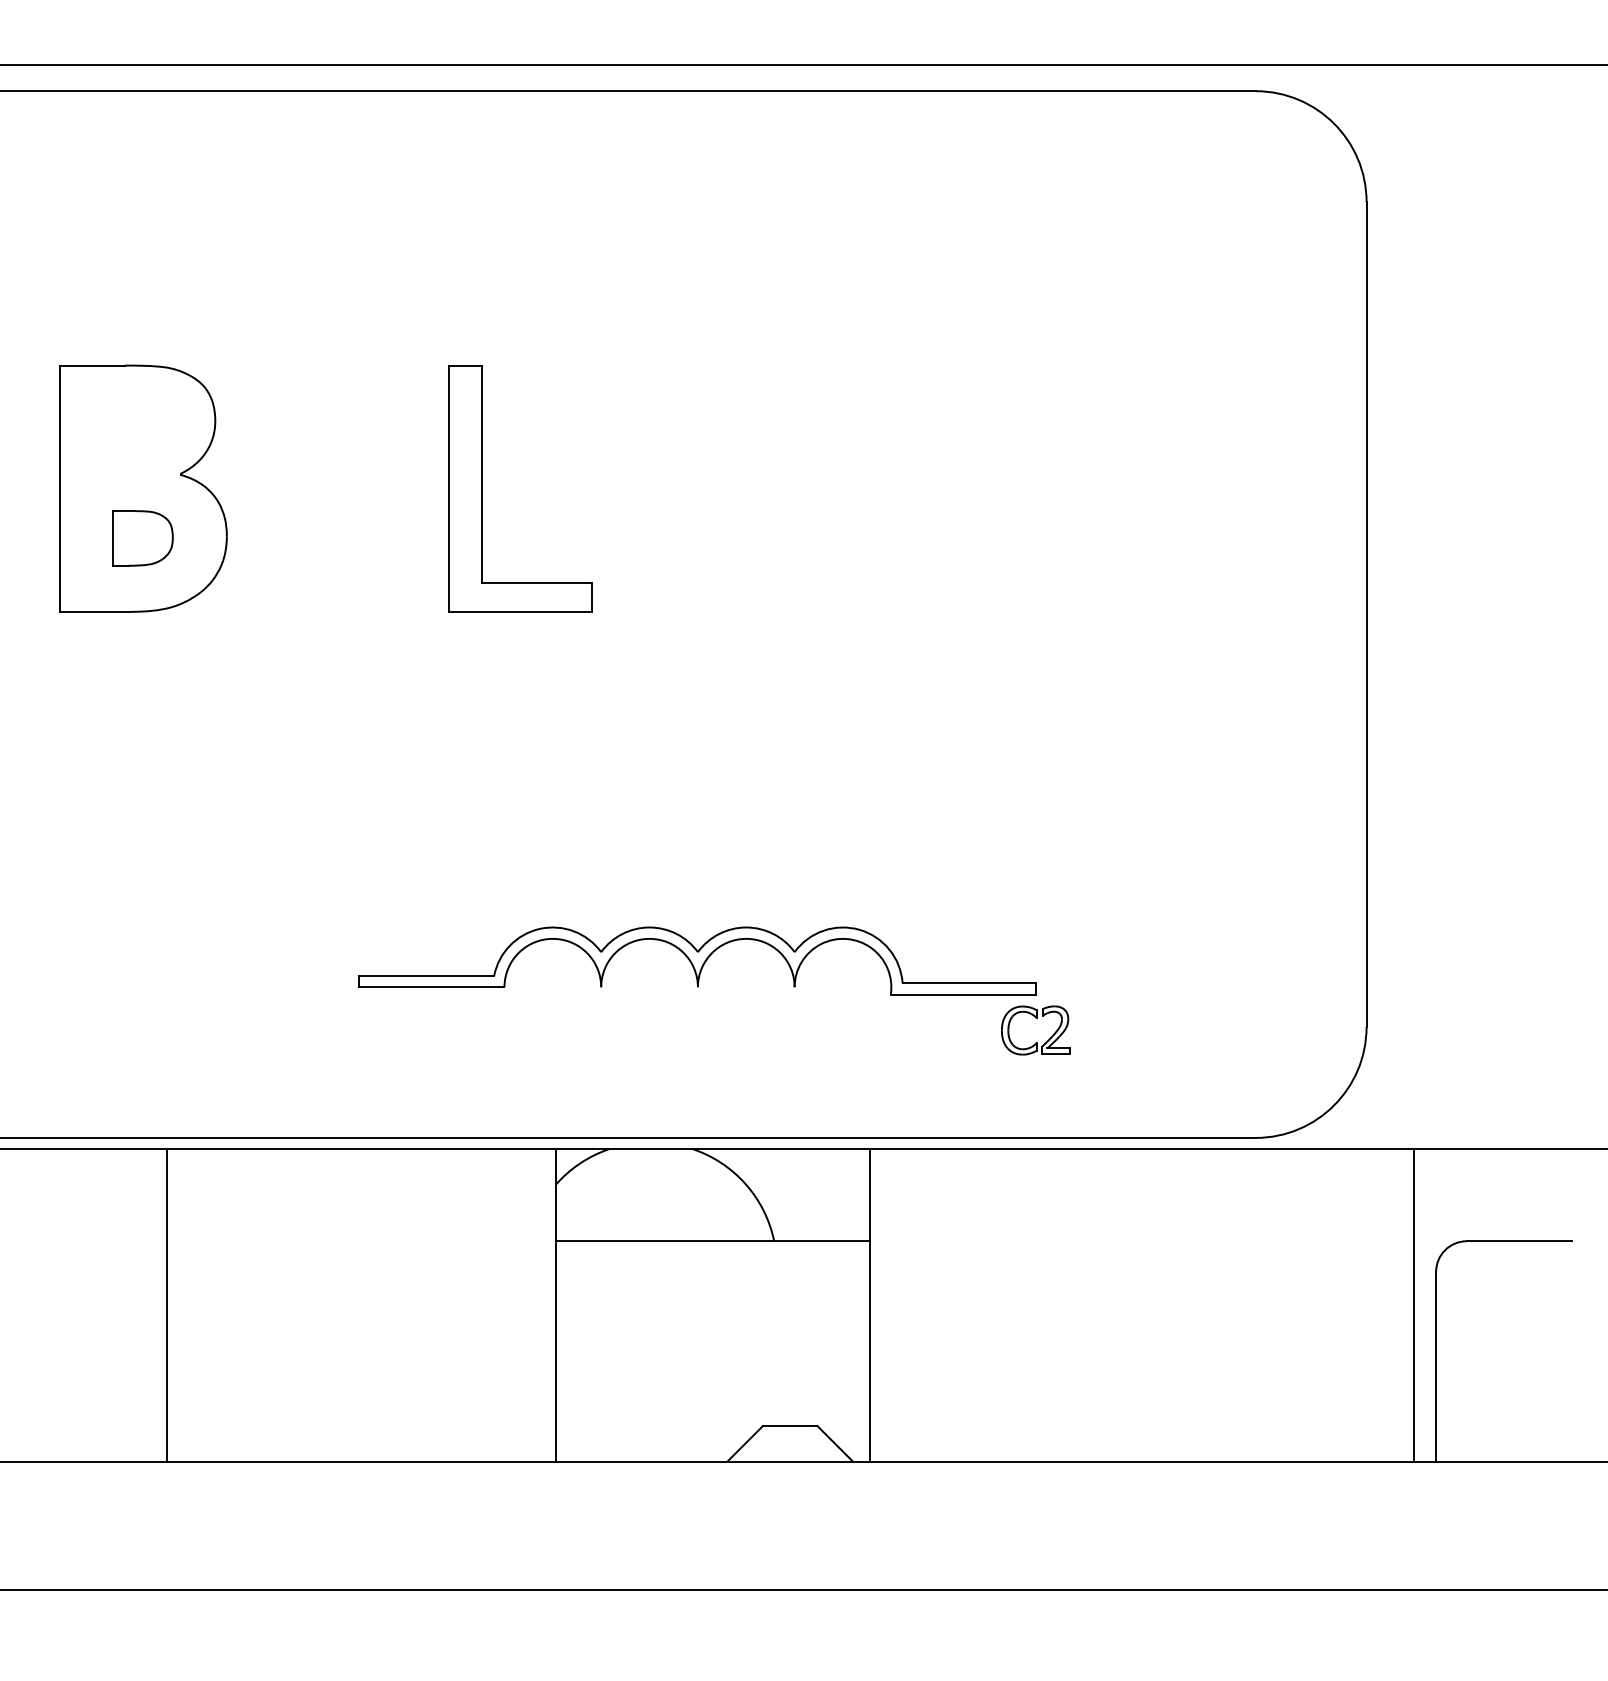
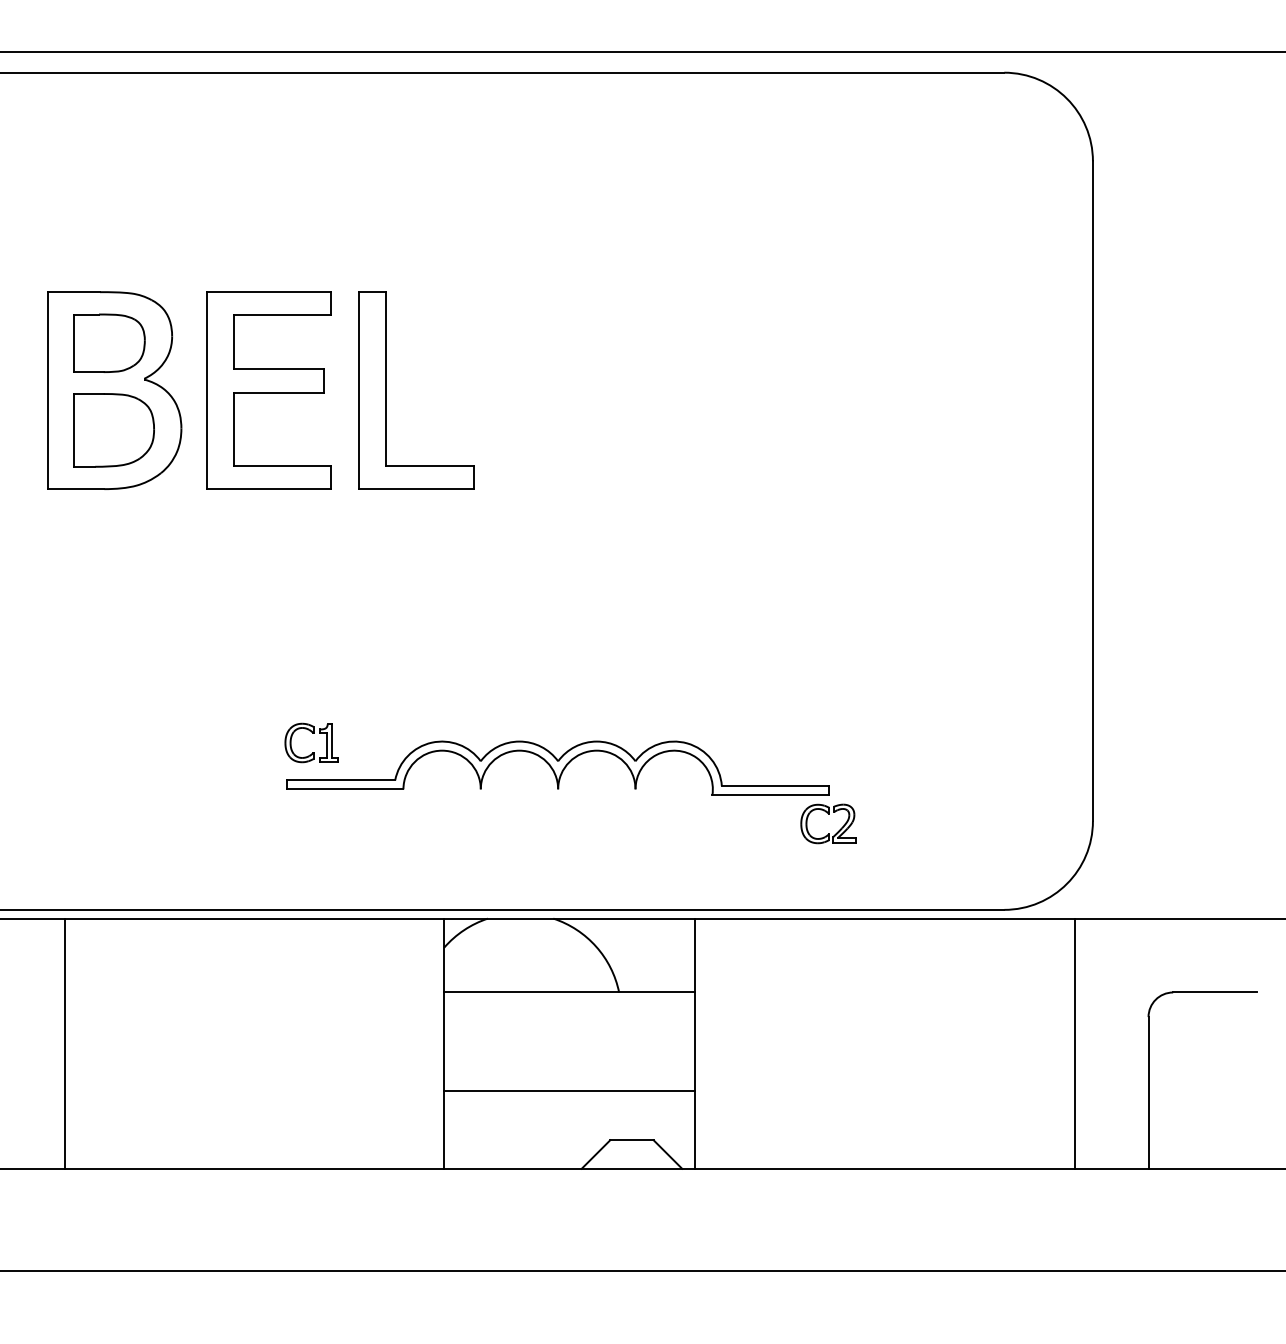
part: (137, 429) -> (109, 343), added
part: (335, 488) -> (268, 390), added
part: (142, 538) -> (113, 430), size x1.67
part: (390, 941) -> (312, 752), added
line: (166, 1304) -> (65, 1043), moved
line: (1413, 1304) -> (1074, 1043), moved
line: (712, 1364) -> (569, 1091), added

